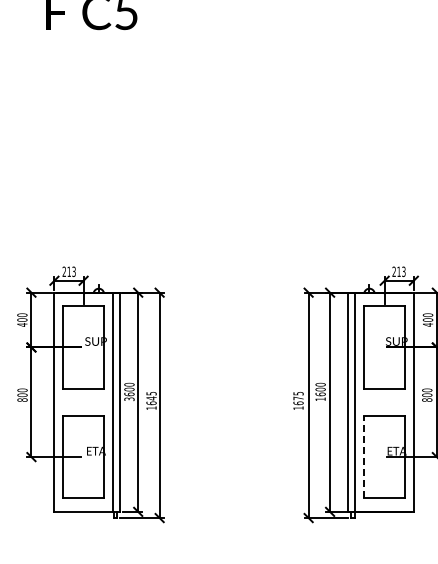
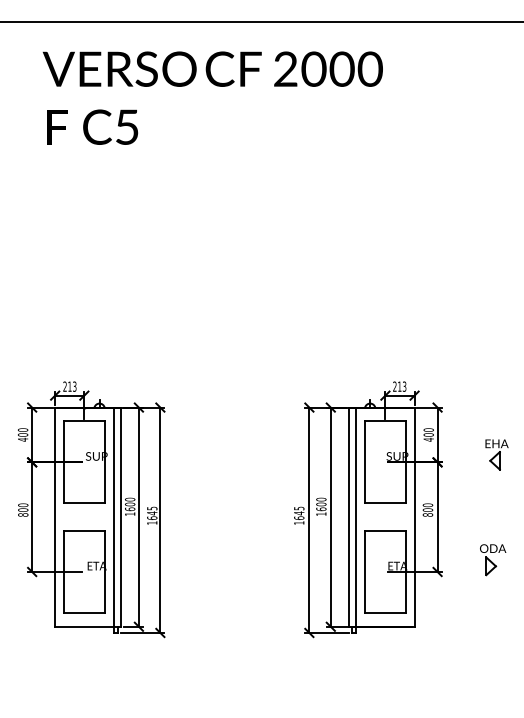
text: (128, 398) -> (129, 513), 3600 -> 1600
text: (298, 398) -> (299, 513), 1675 -> 1645
line: (363, 456) -> (364, 571), dashed -> solid

